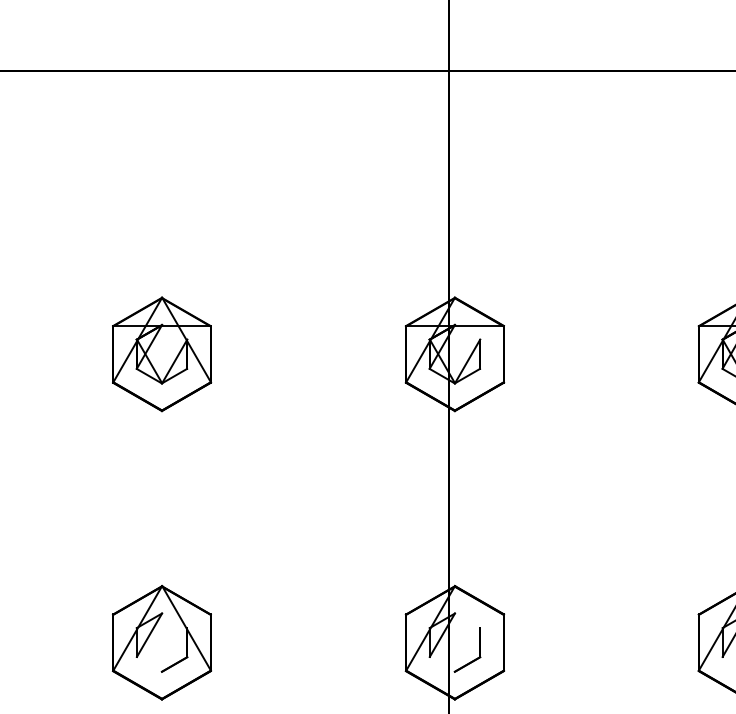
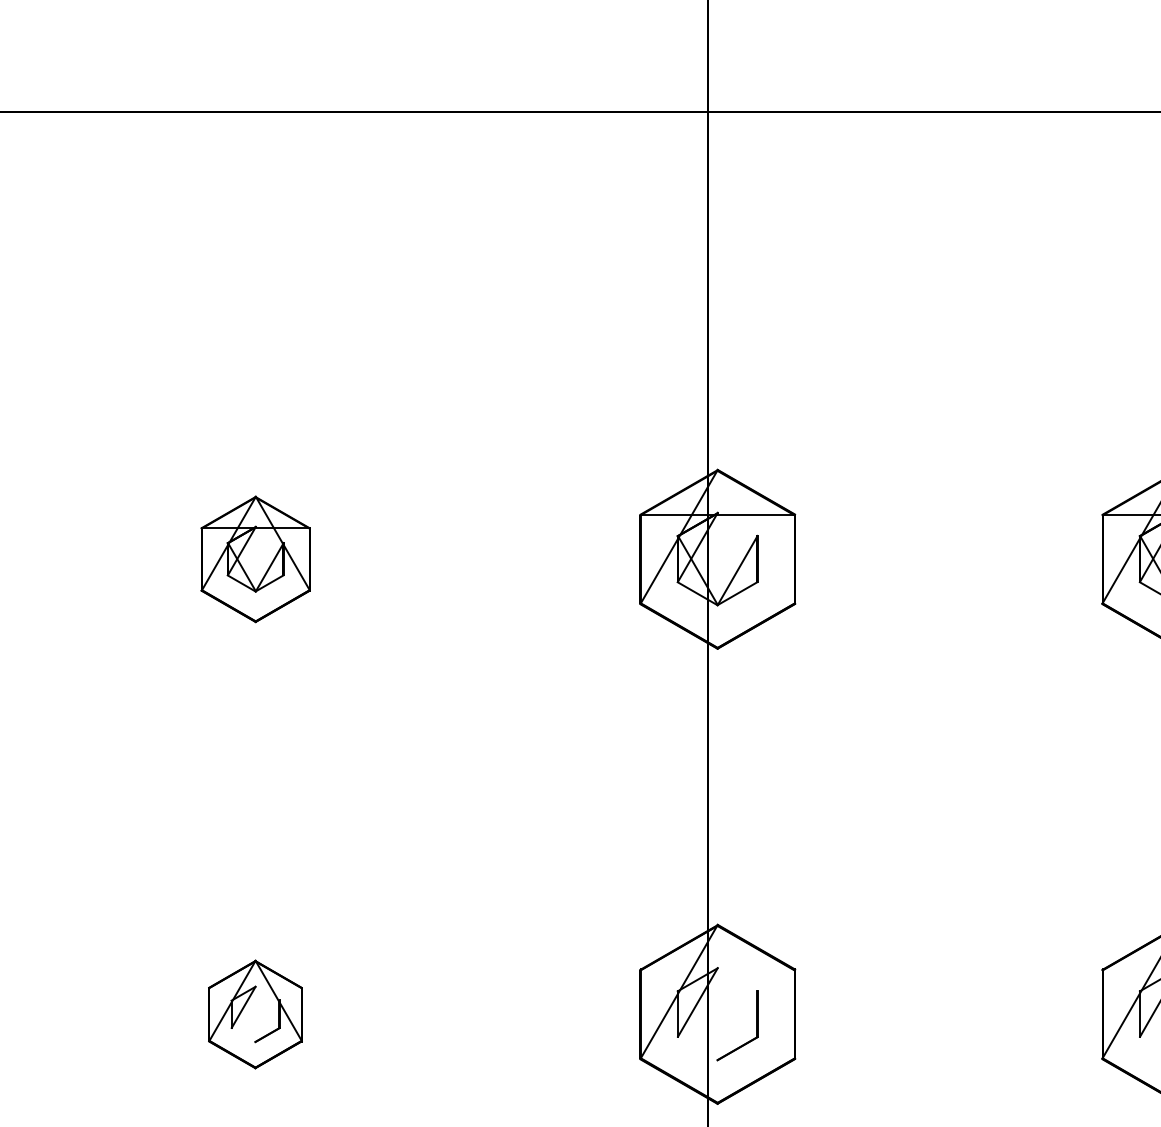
part: (162, 354) -> (256, 559), size x0.7
part: (161, 642) -> (254, 1013), size x0.6

